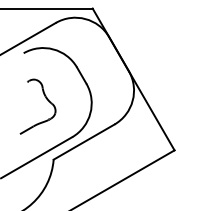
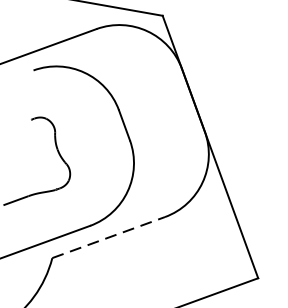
line: (84, 141) -> (109, 236), solid -> dashed

